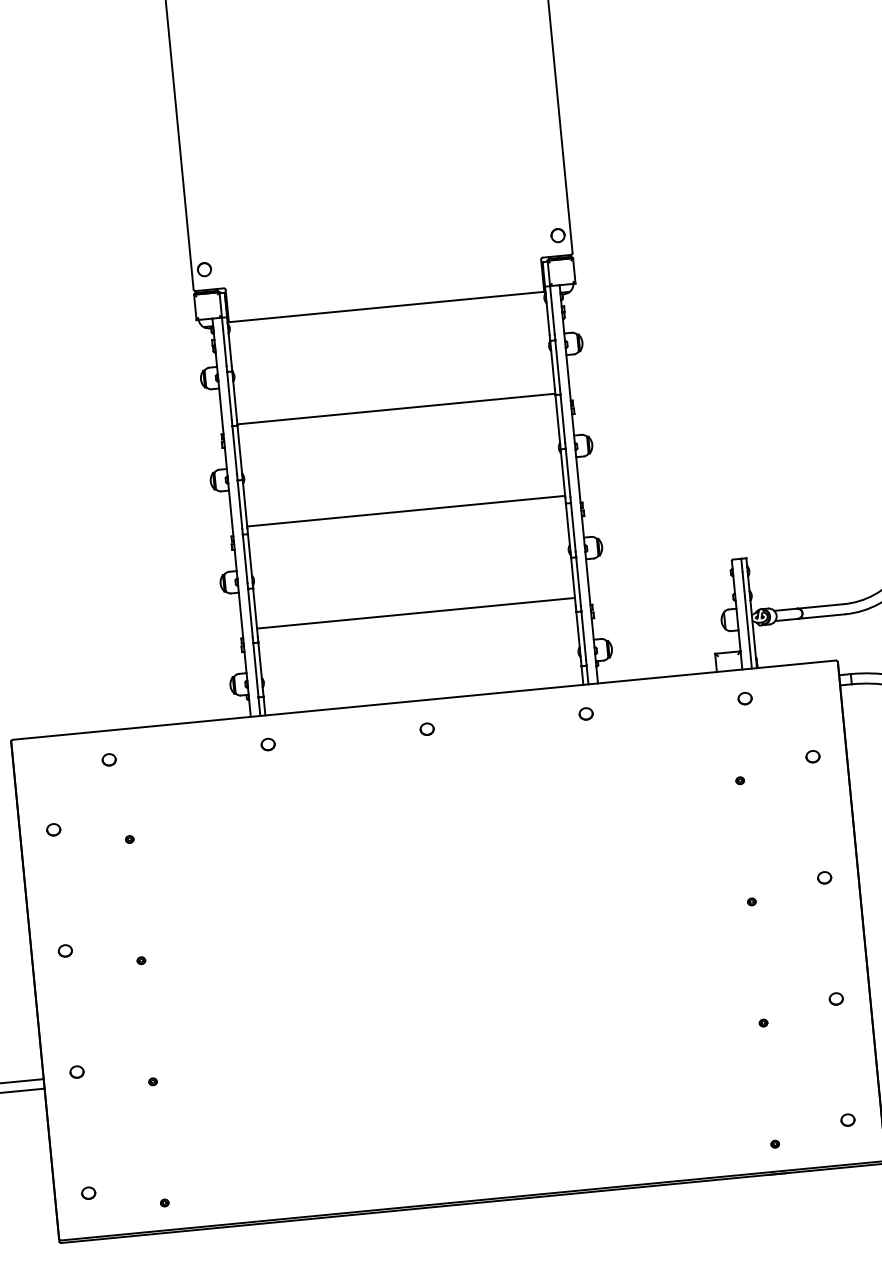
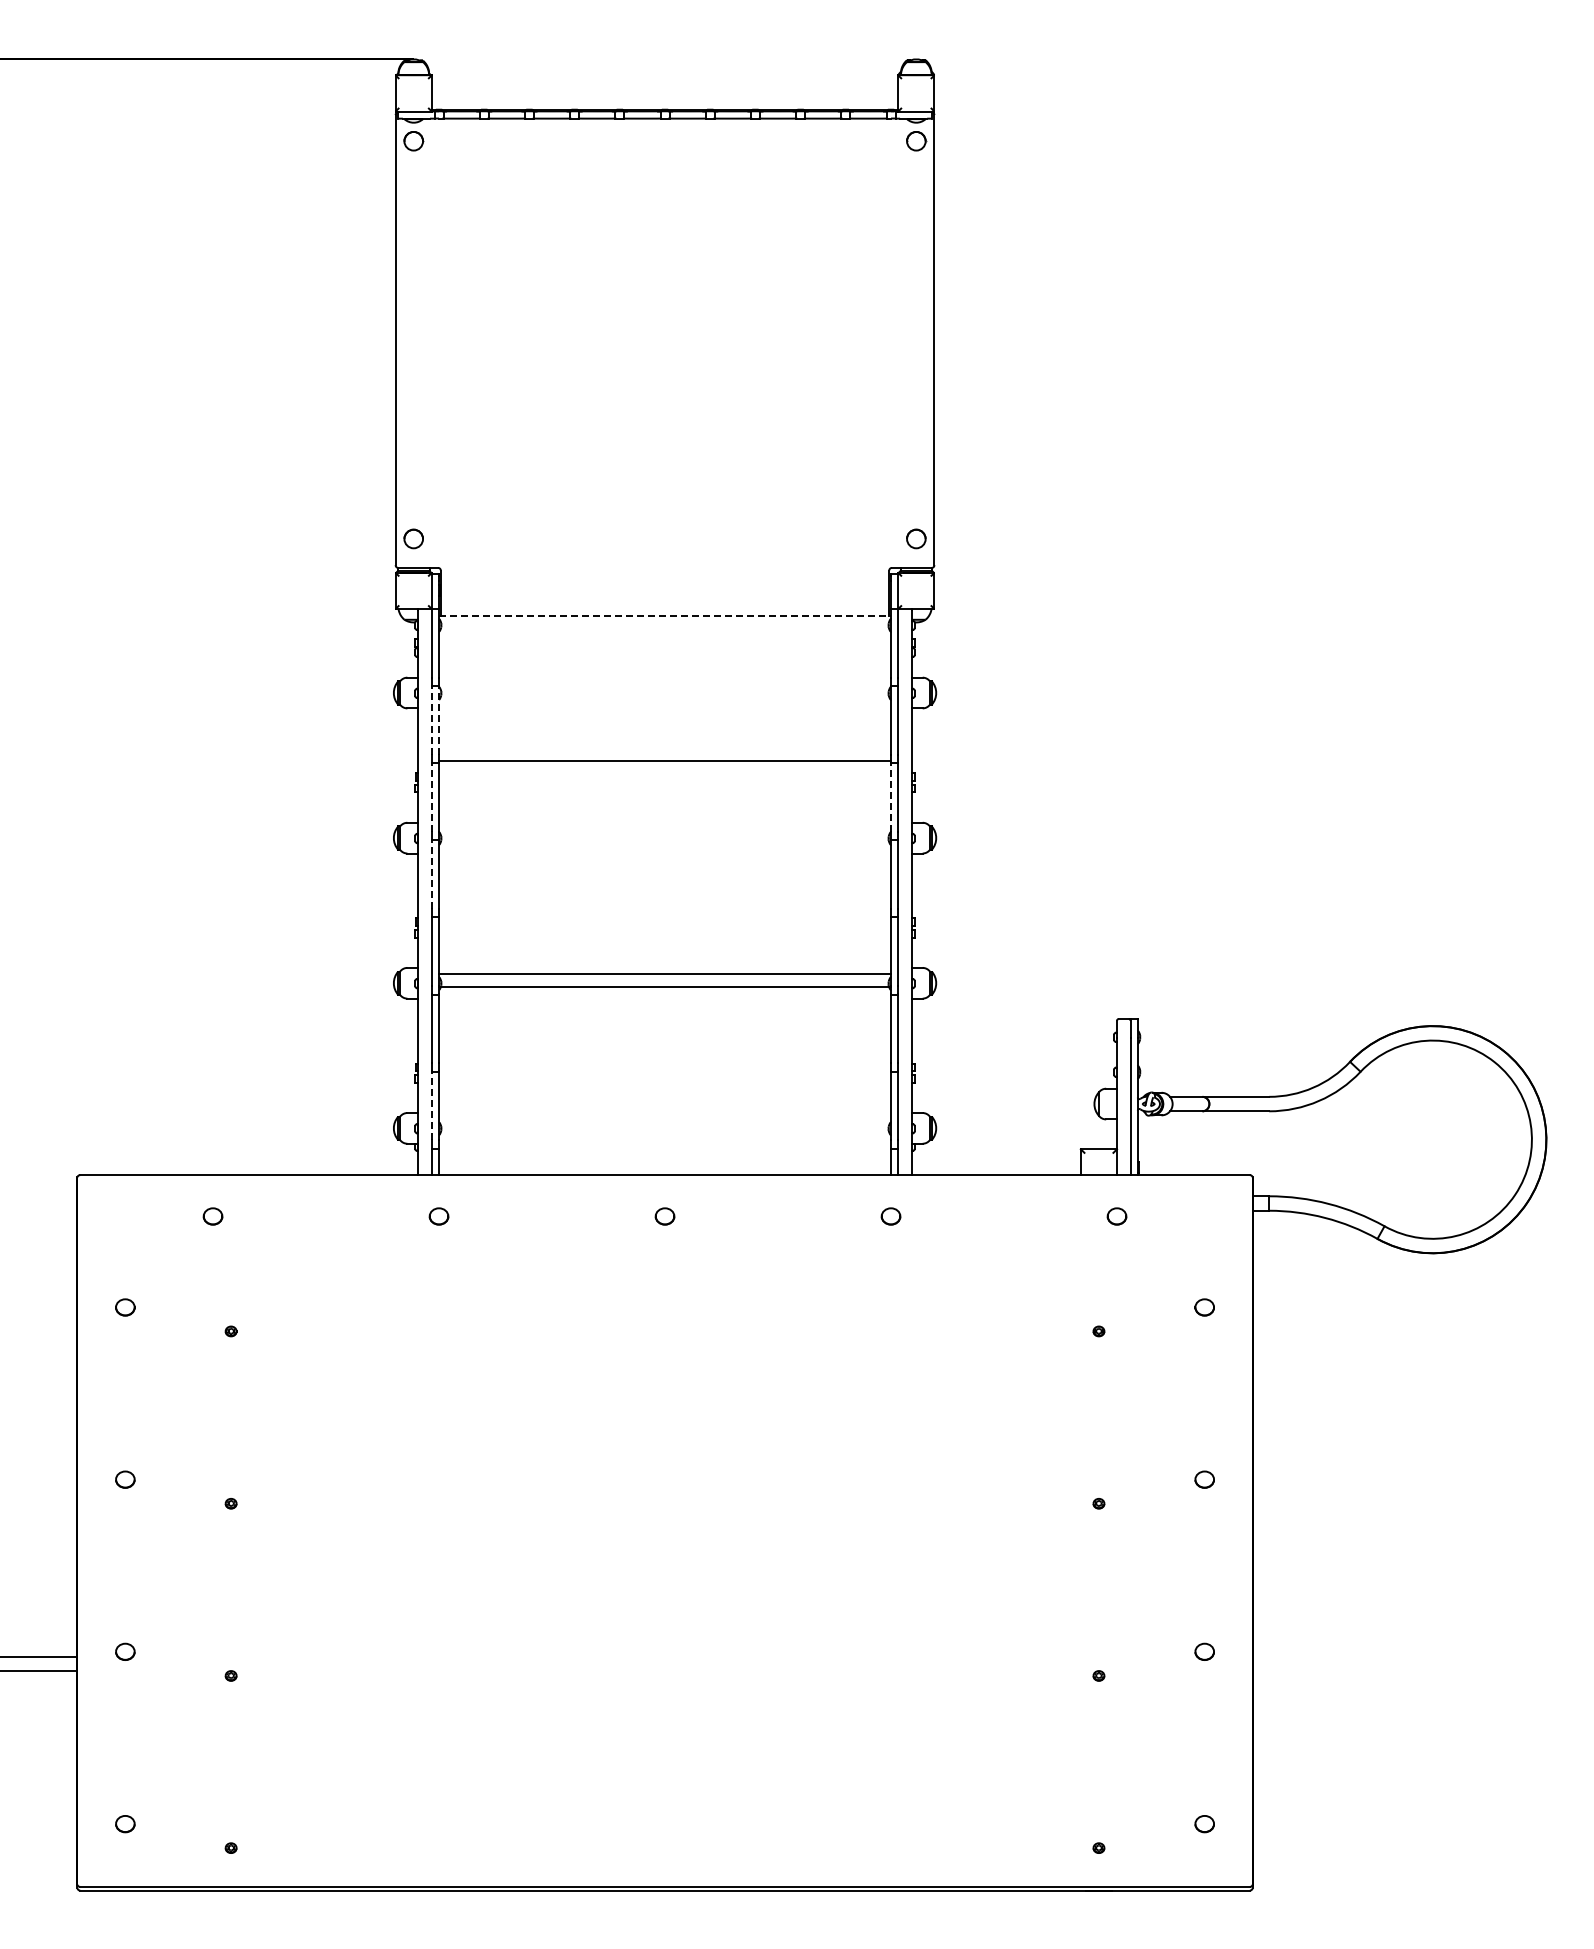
line: (386, 307) -> (665, 616), solid -> dashed
line: (234, 395) -> (439, 720), solid -> dashed
line: (229, 396) -> (431, 720), solid -> dashed
line: (558, 419) -> (891, 797), solid -> dashed
line: (234, 450) -> (431, 797), solid -> dashed
line: (239, 504) -> (431, 874), solid -> dashed
line: (406, 511) -> (665, 986), moved
line: (416, 613) -> (665, 973), moved
line: (255, 666) -> (431, 1105), solid -> dashed

